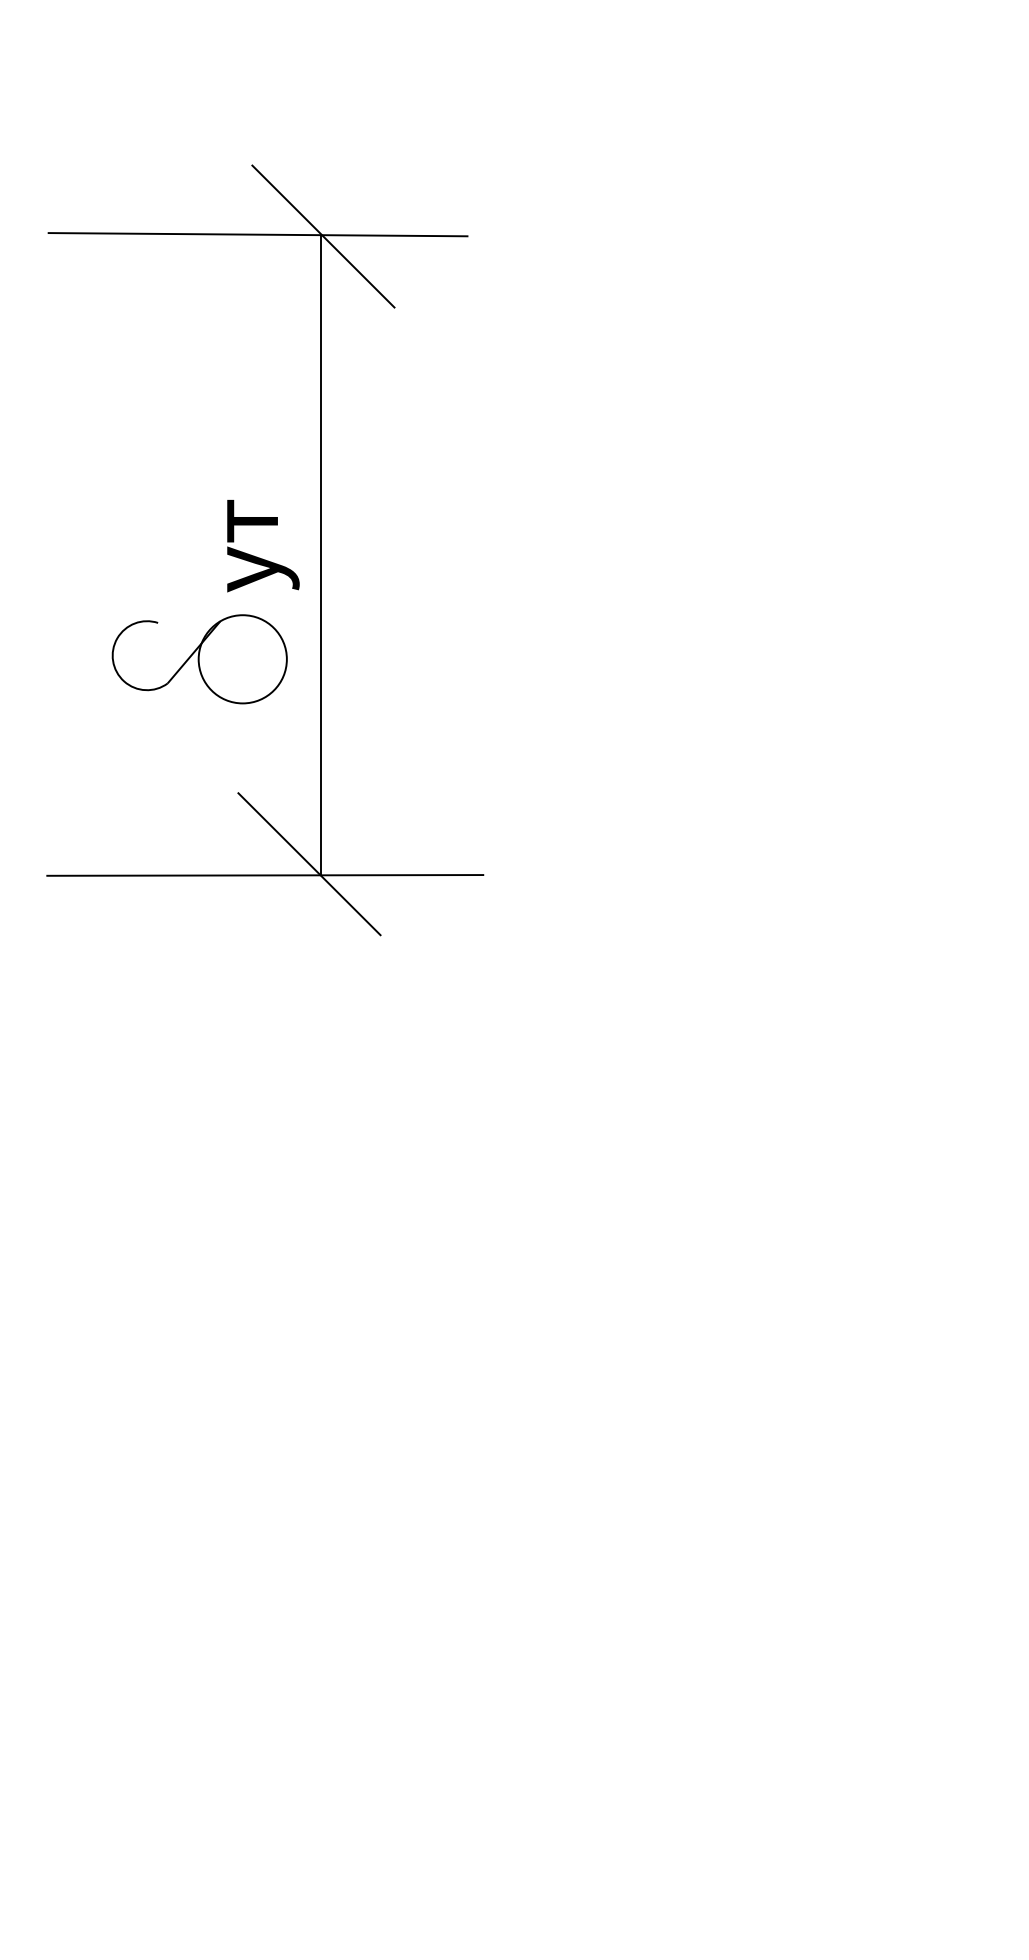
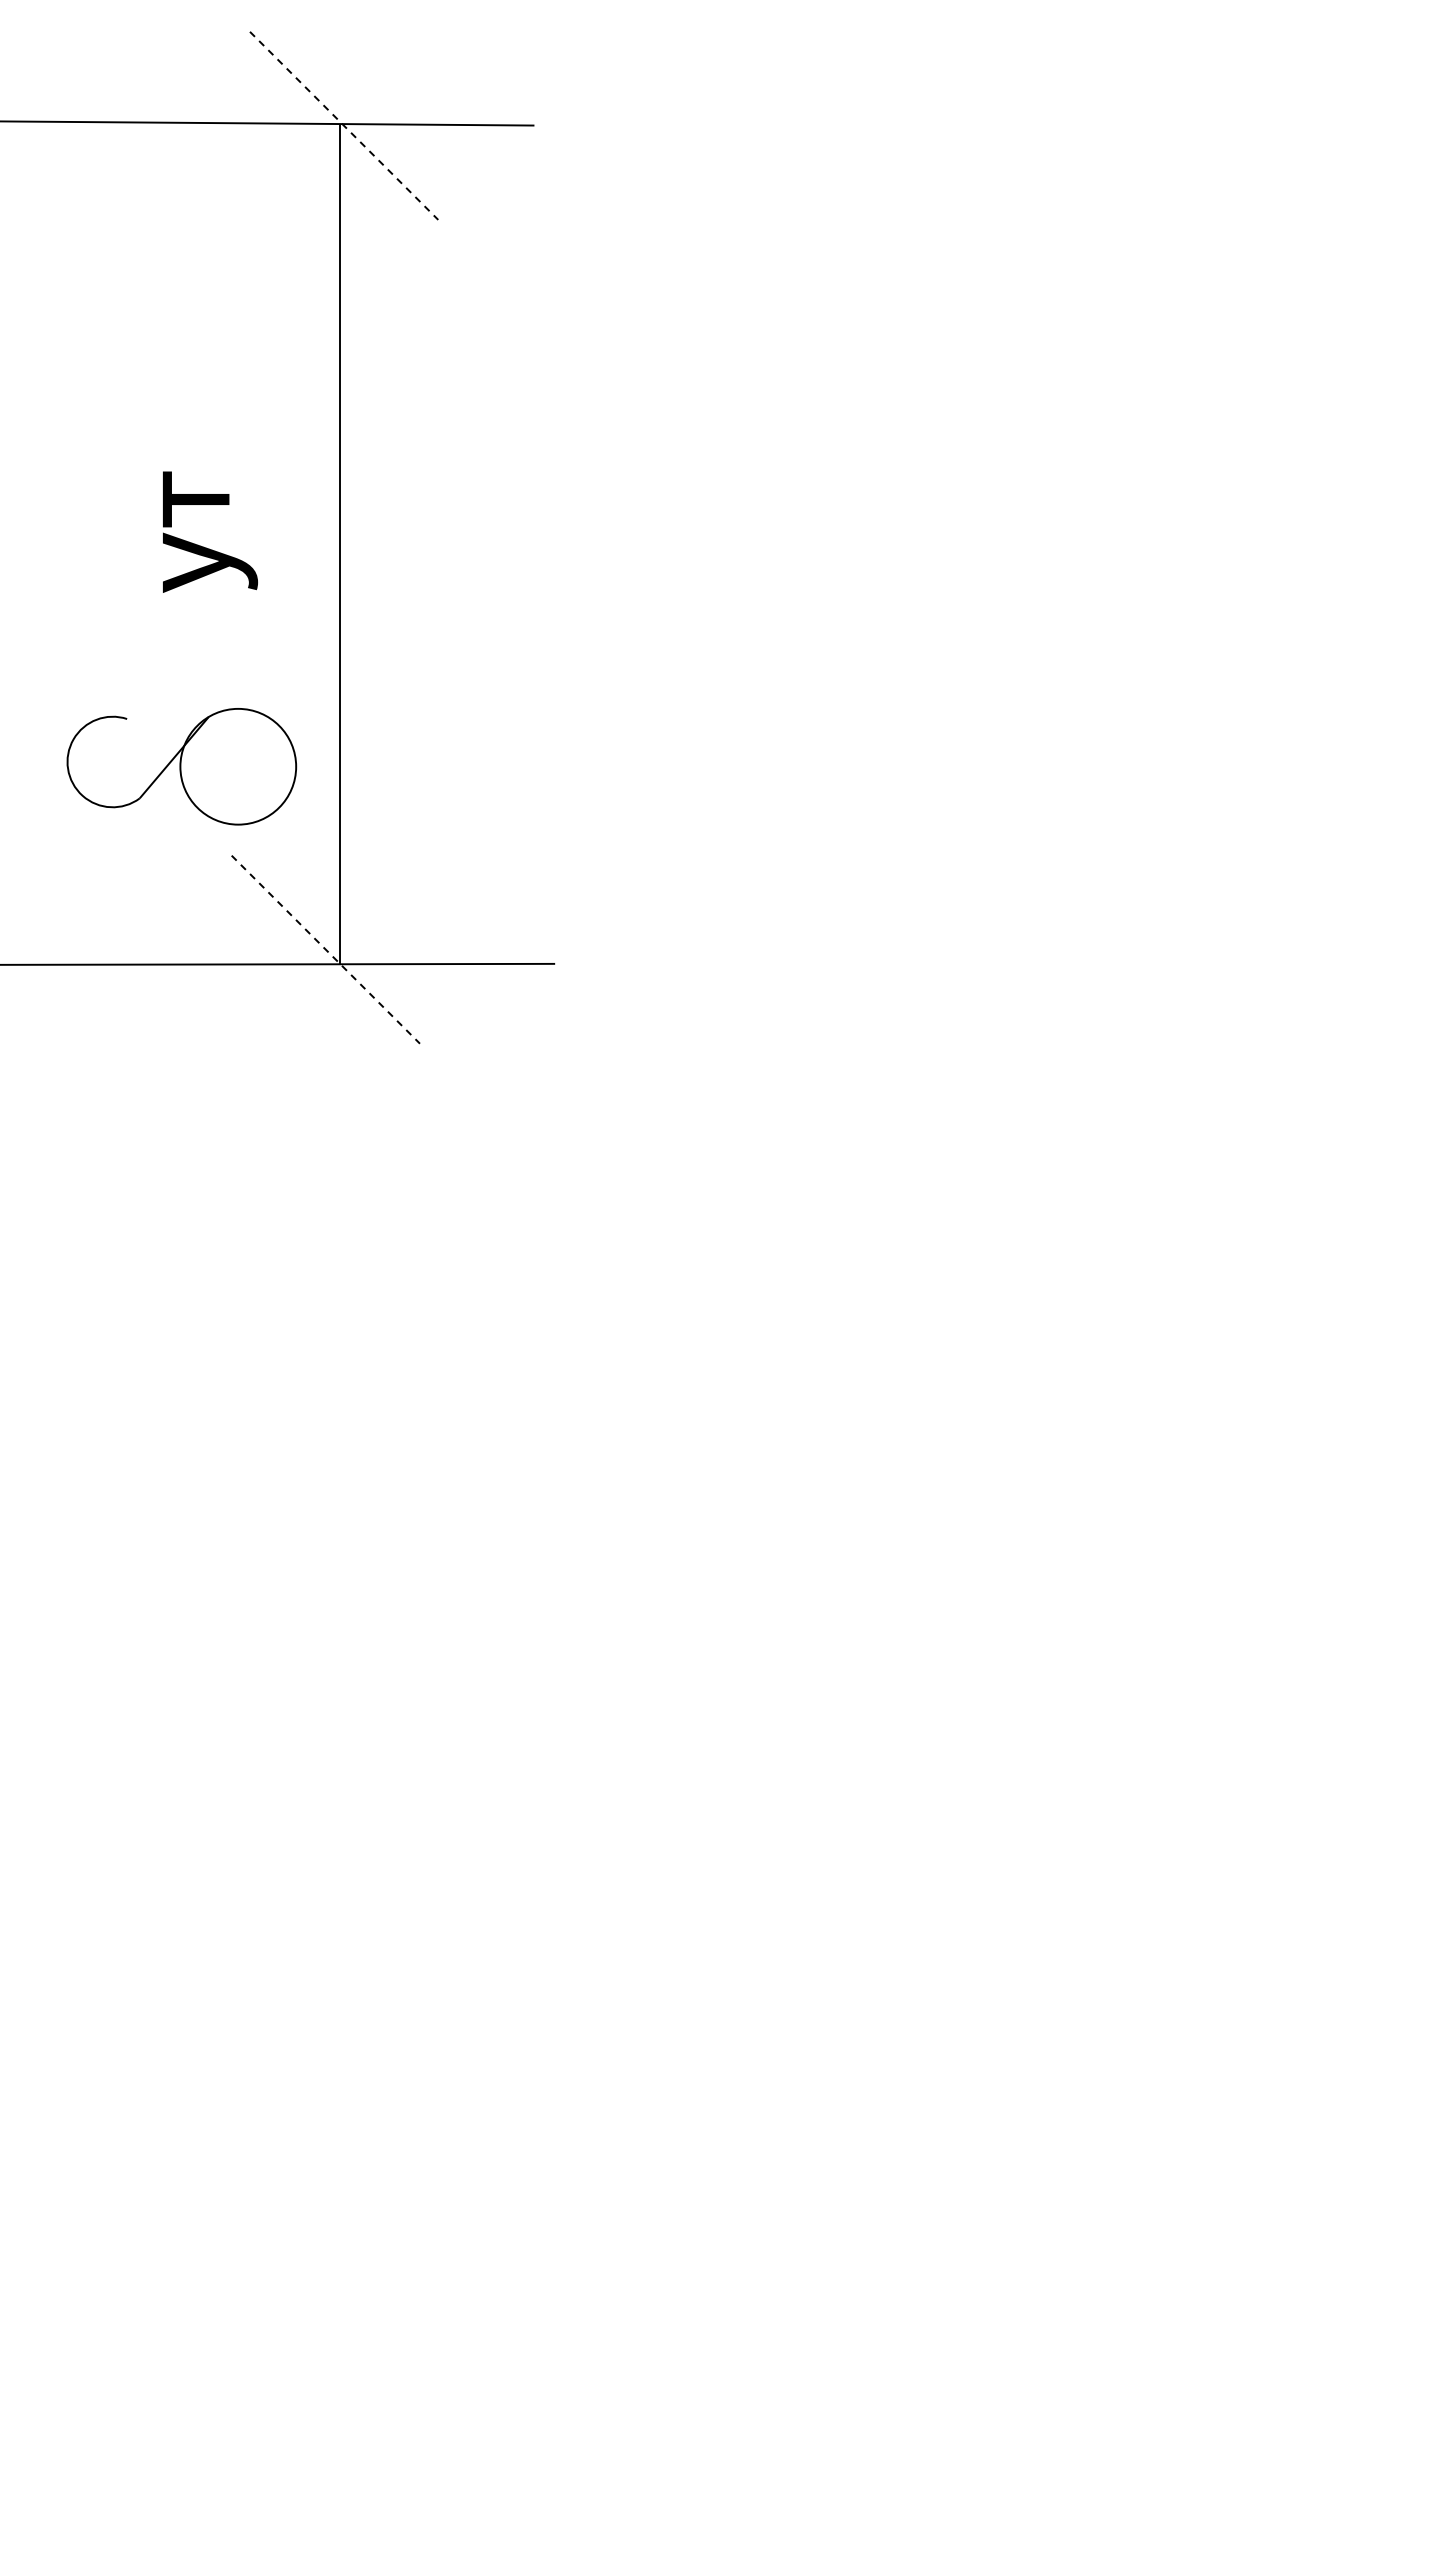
line: (323, 237) -> (344, 126), solid -> dashed
text: (263, 545) -> (210, 531), moved
part: (199, 659) -> (181, 766), moved
line: (309, 864) -> (326, 950), solid -> dashed

